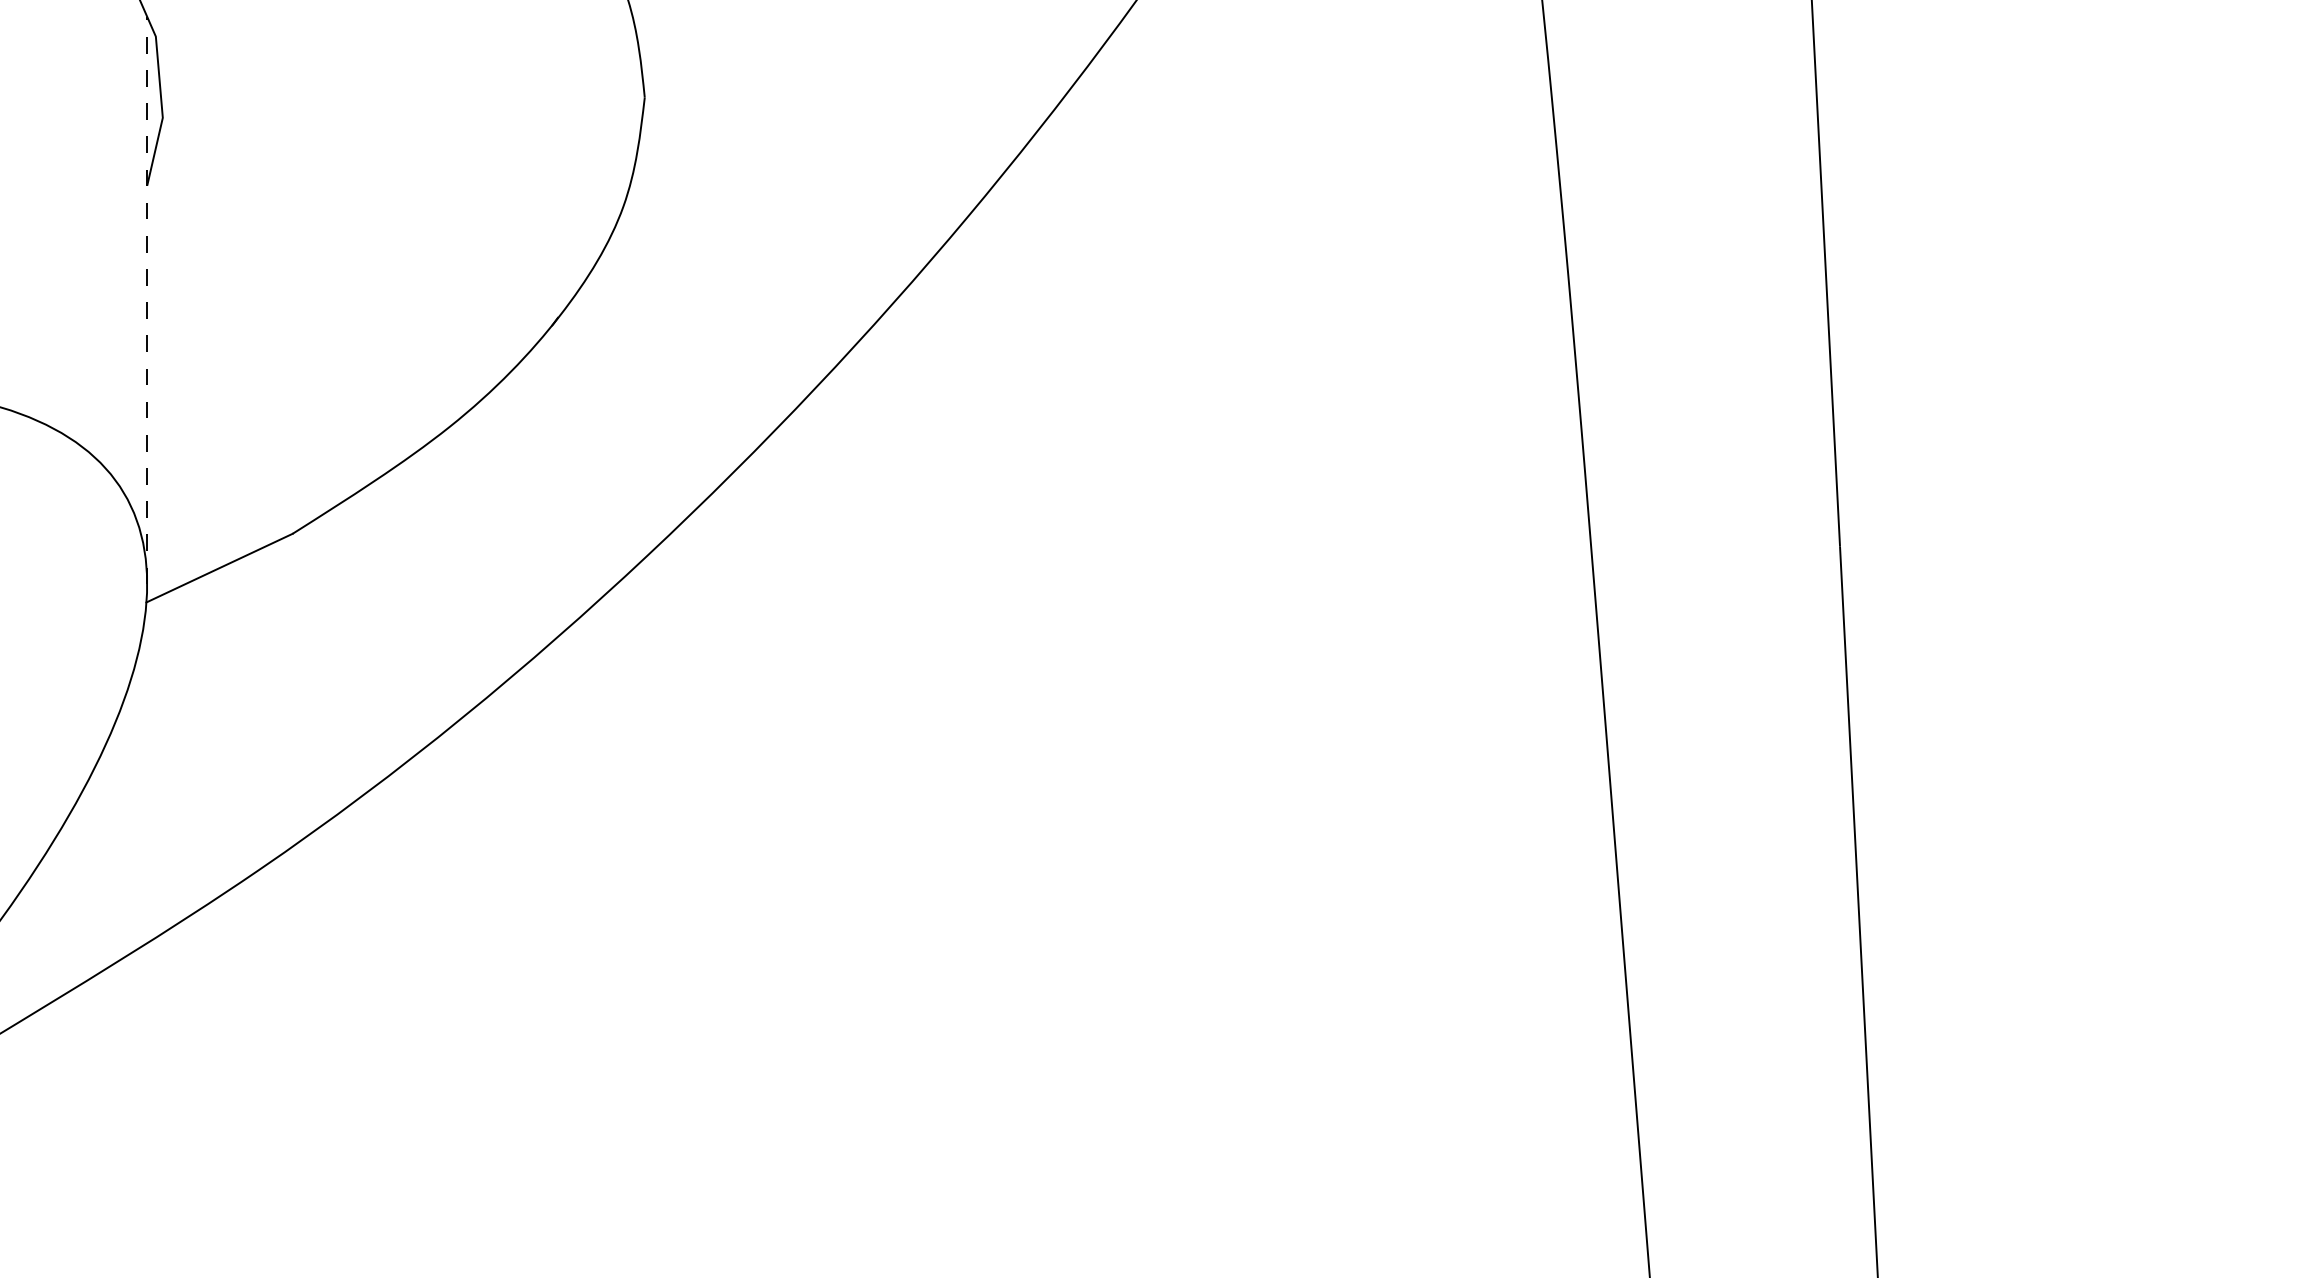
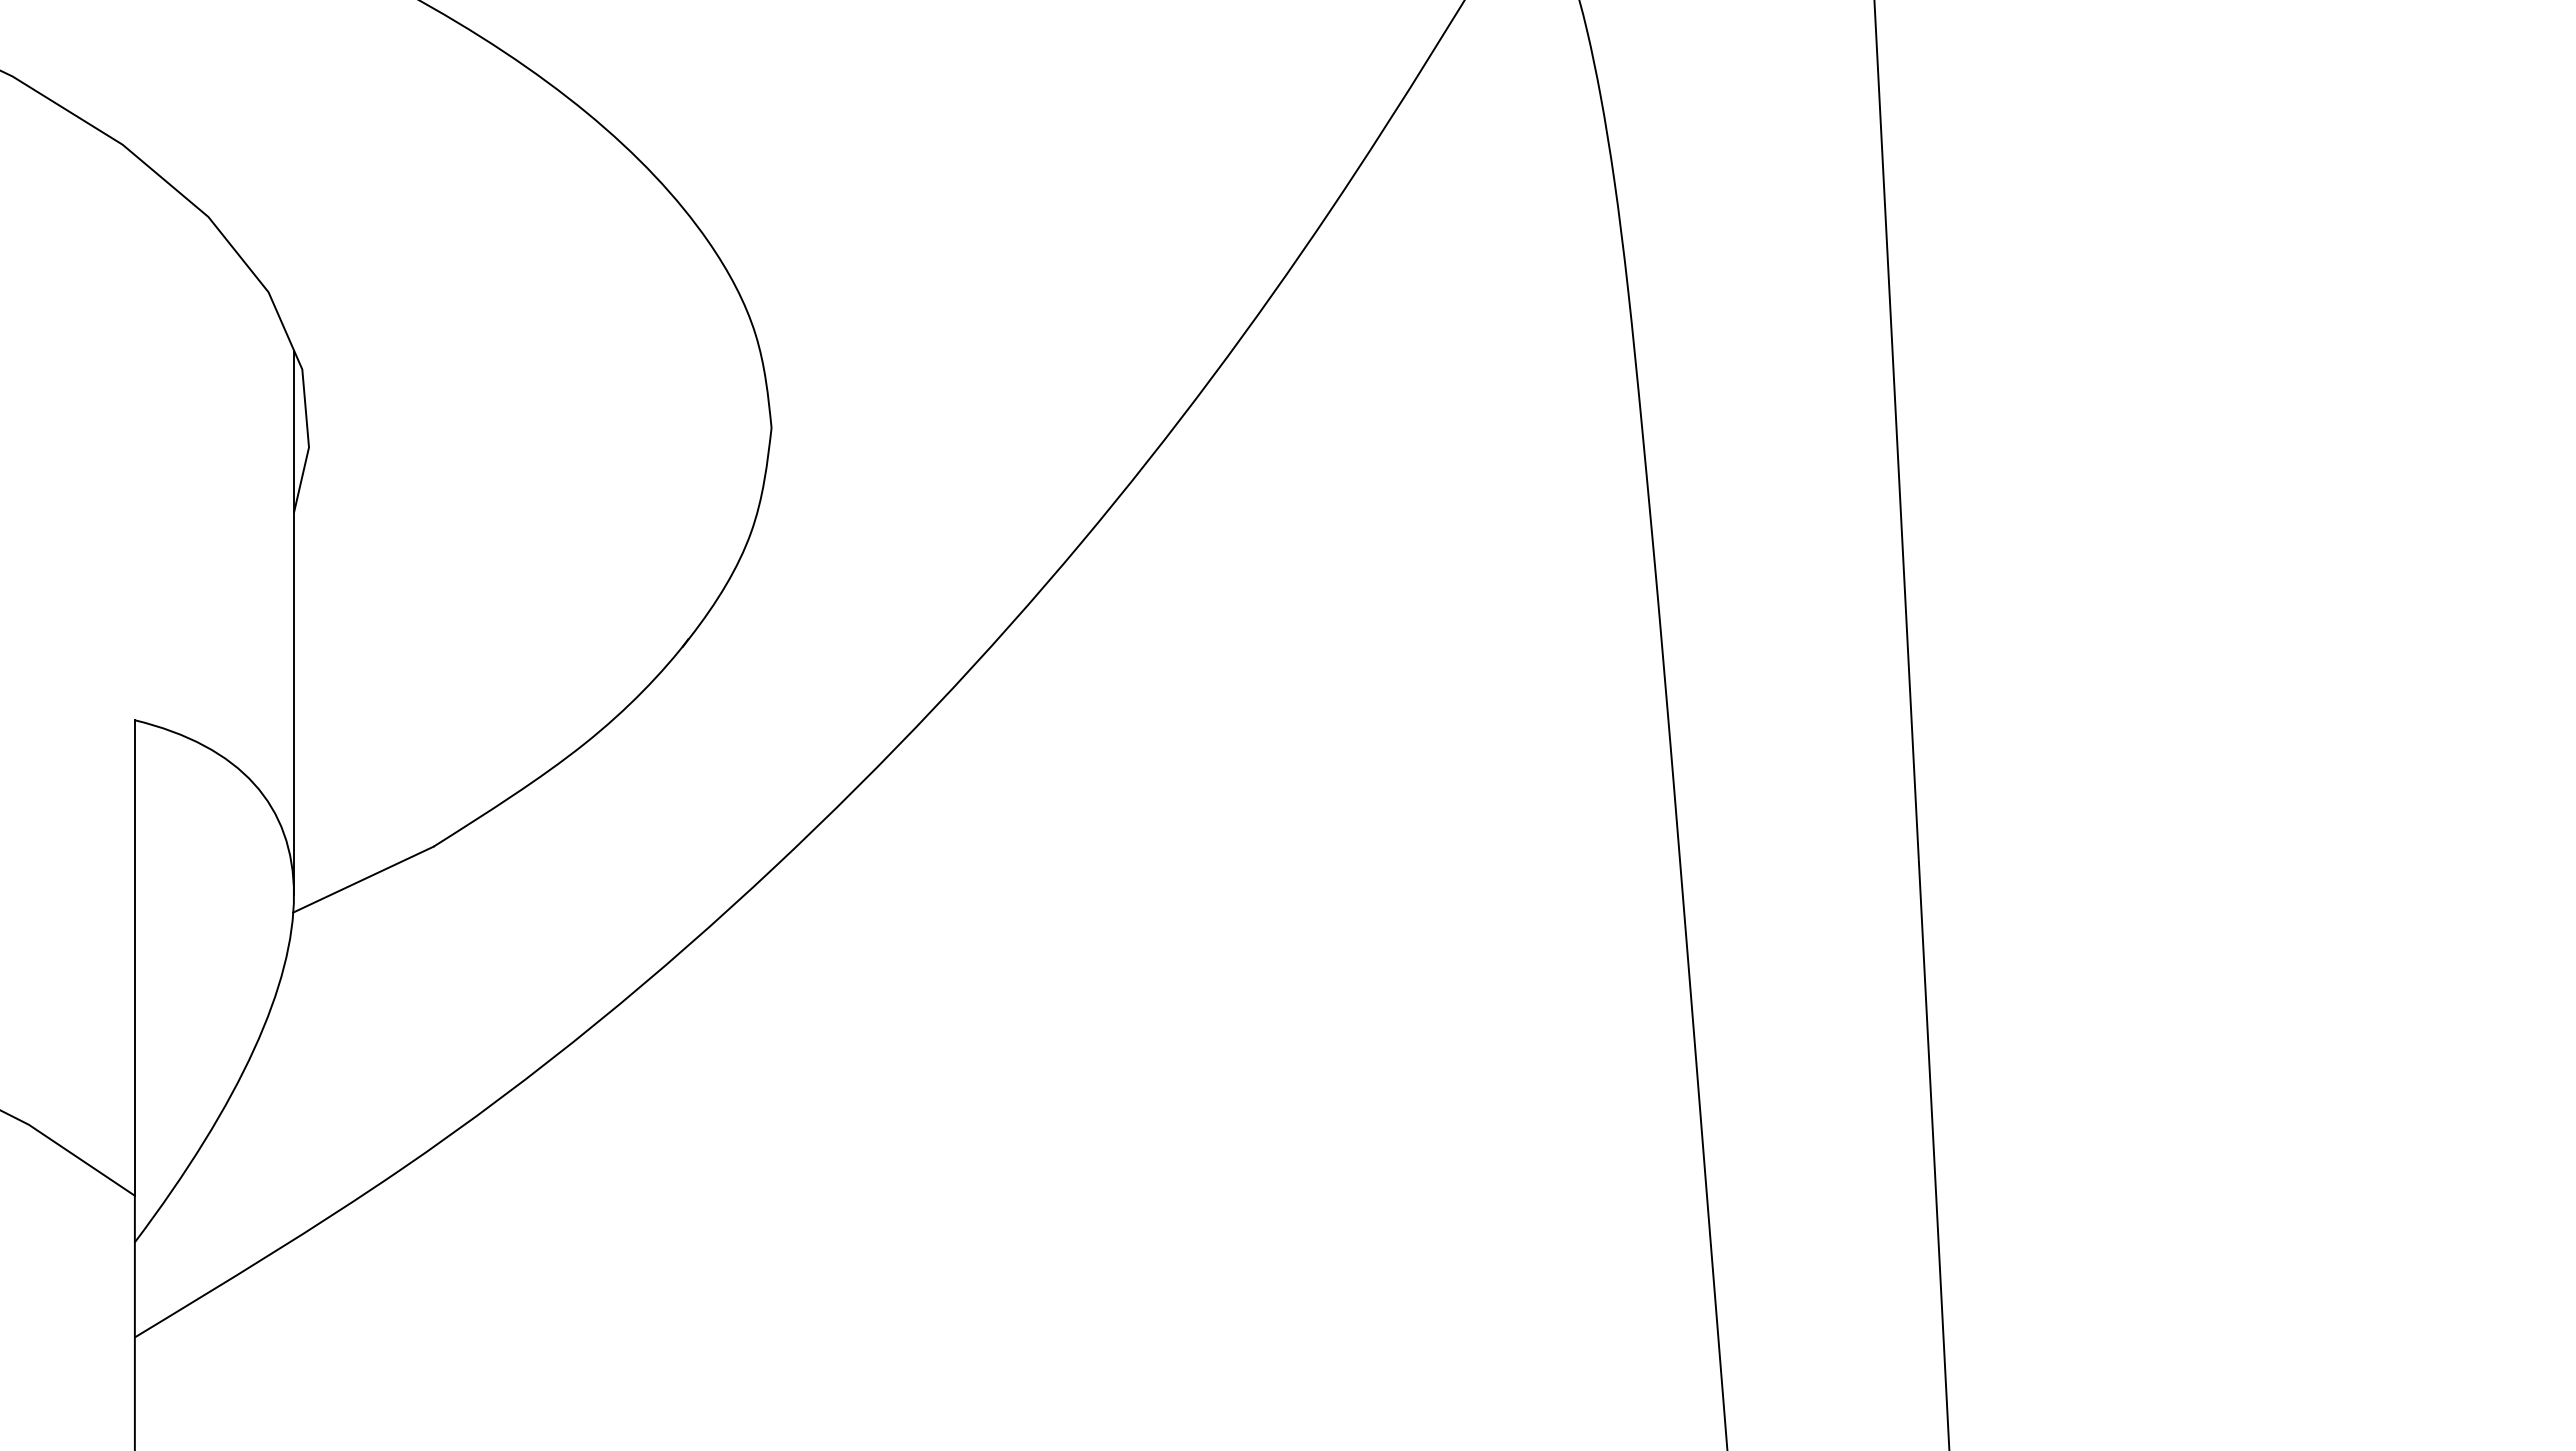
line: (147, 300) -> (294, 622), dashed -> solid

